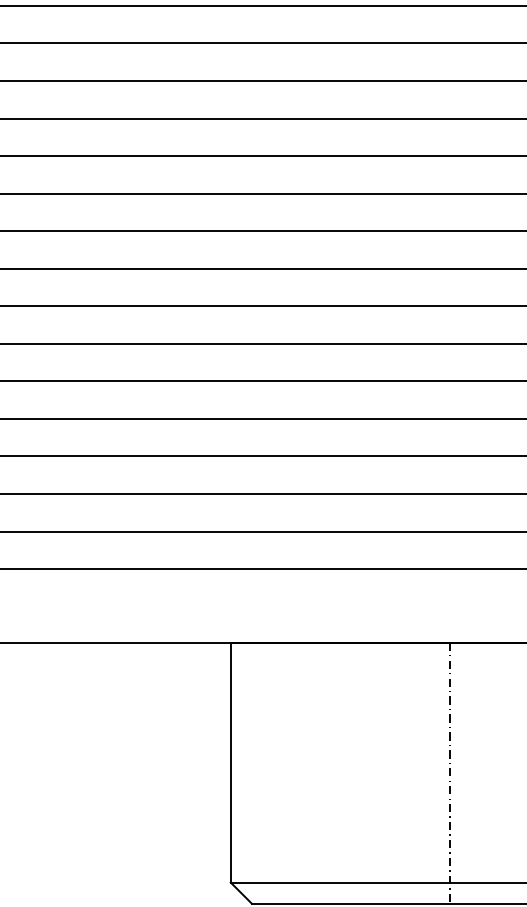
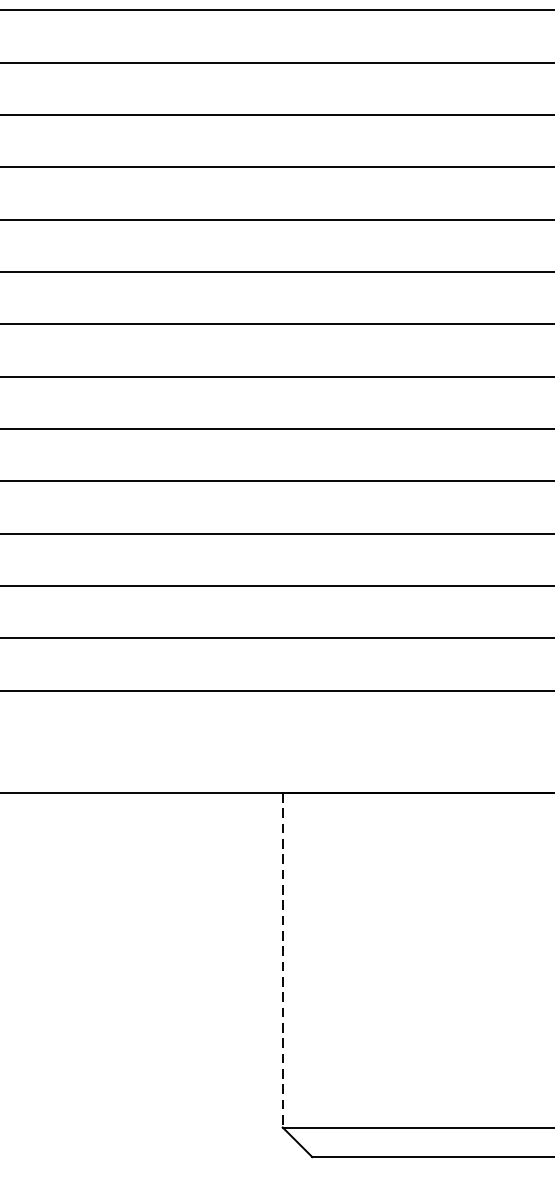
line: (230, 762) -> (282, 960), solid -> dashed

